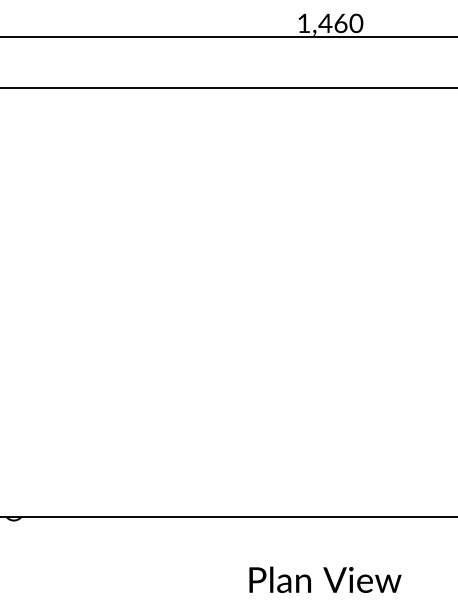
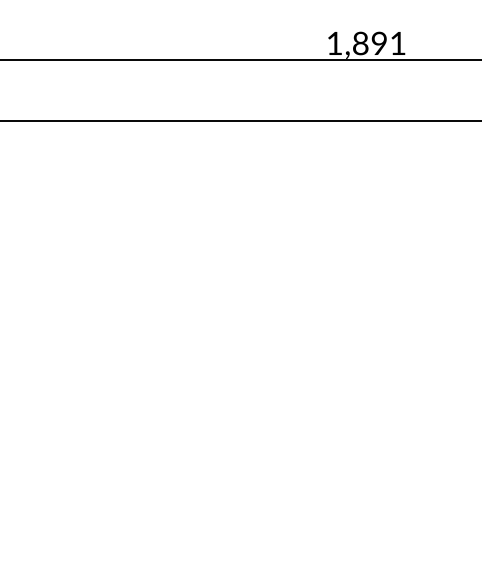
text: (340, 23) -> (378, 43), 1,460 -> 1,891

